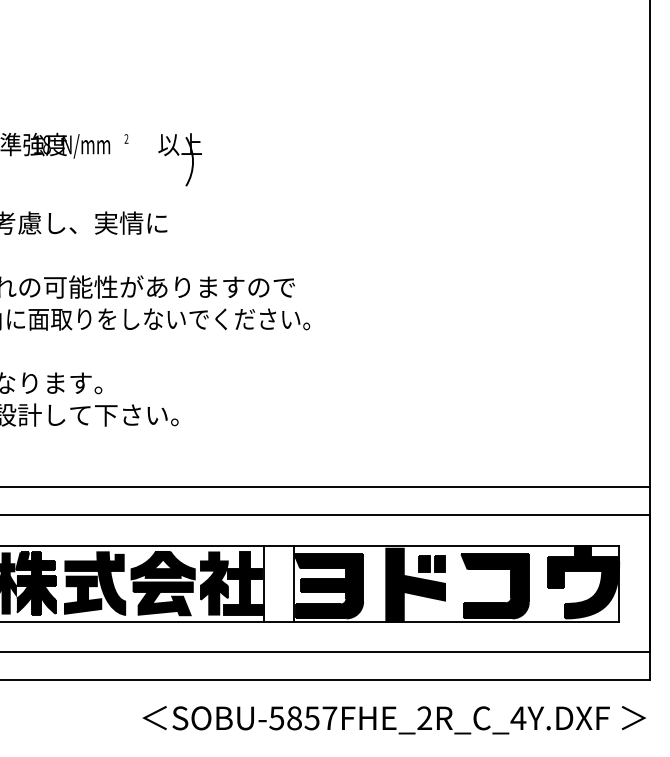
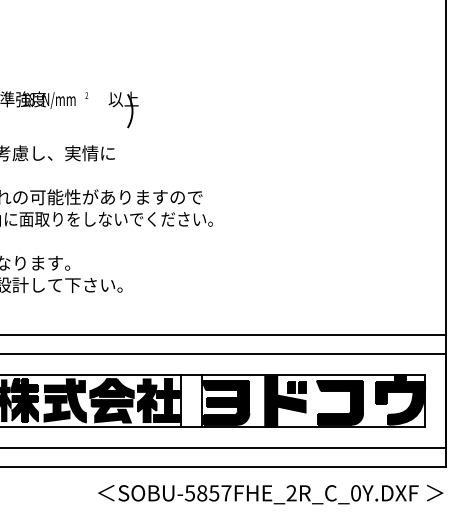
text: (517, 718) -> (355, 493), SOBU-5857FHE_2R_C_4Y.DXF -> SOBU-5857FHE_2R_C_0Y.DXF

